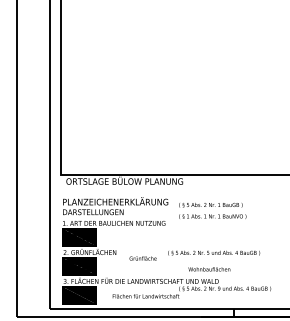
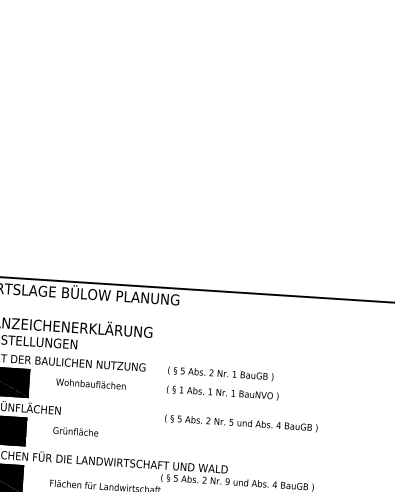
text: (212, 210) -> (222, 382), moved
text: (214, 252) -> (241, 422), moved
text: (142, 258) -> (74, 431), moved
text: (209, 269) -> (91, 384), moved

